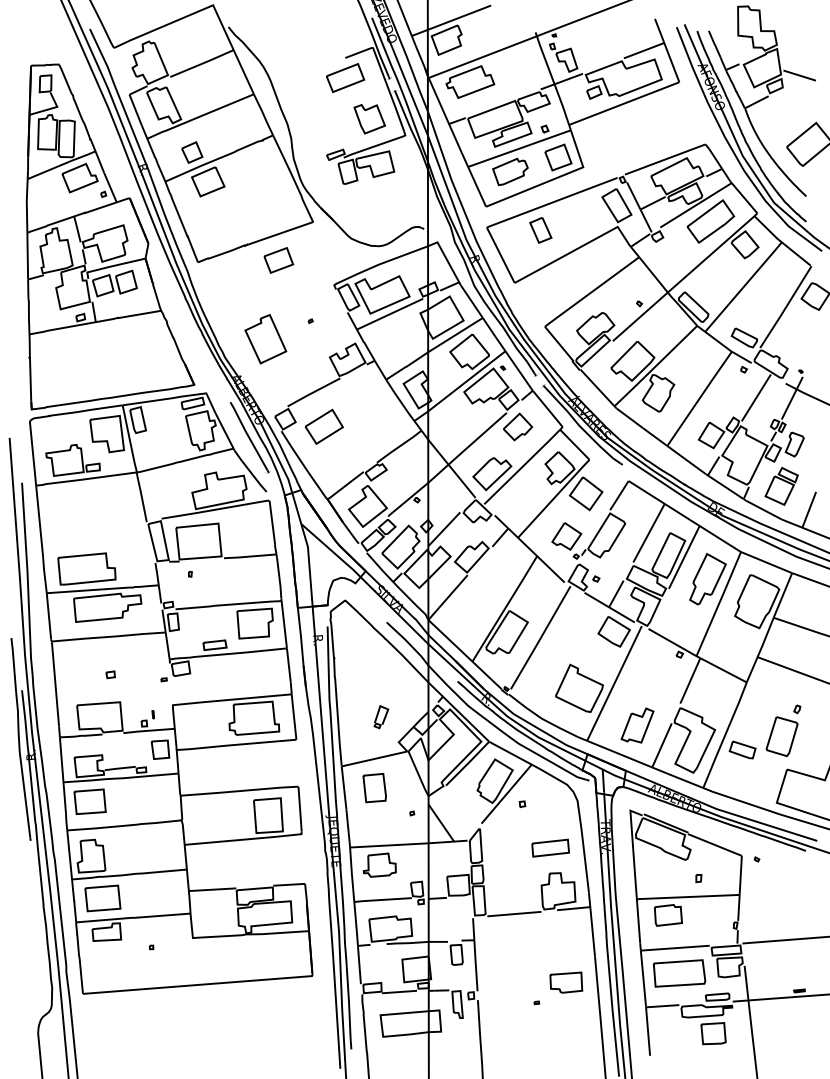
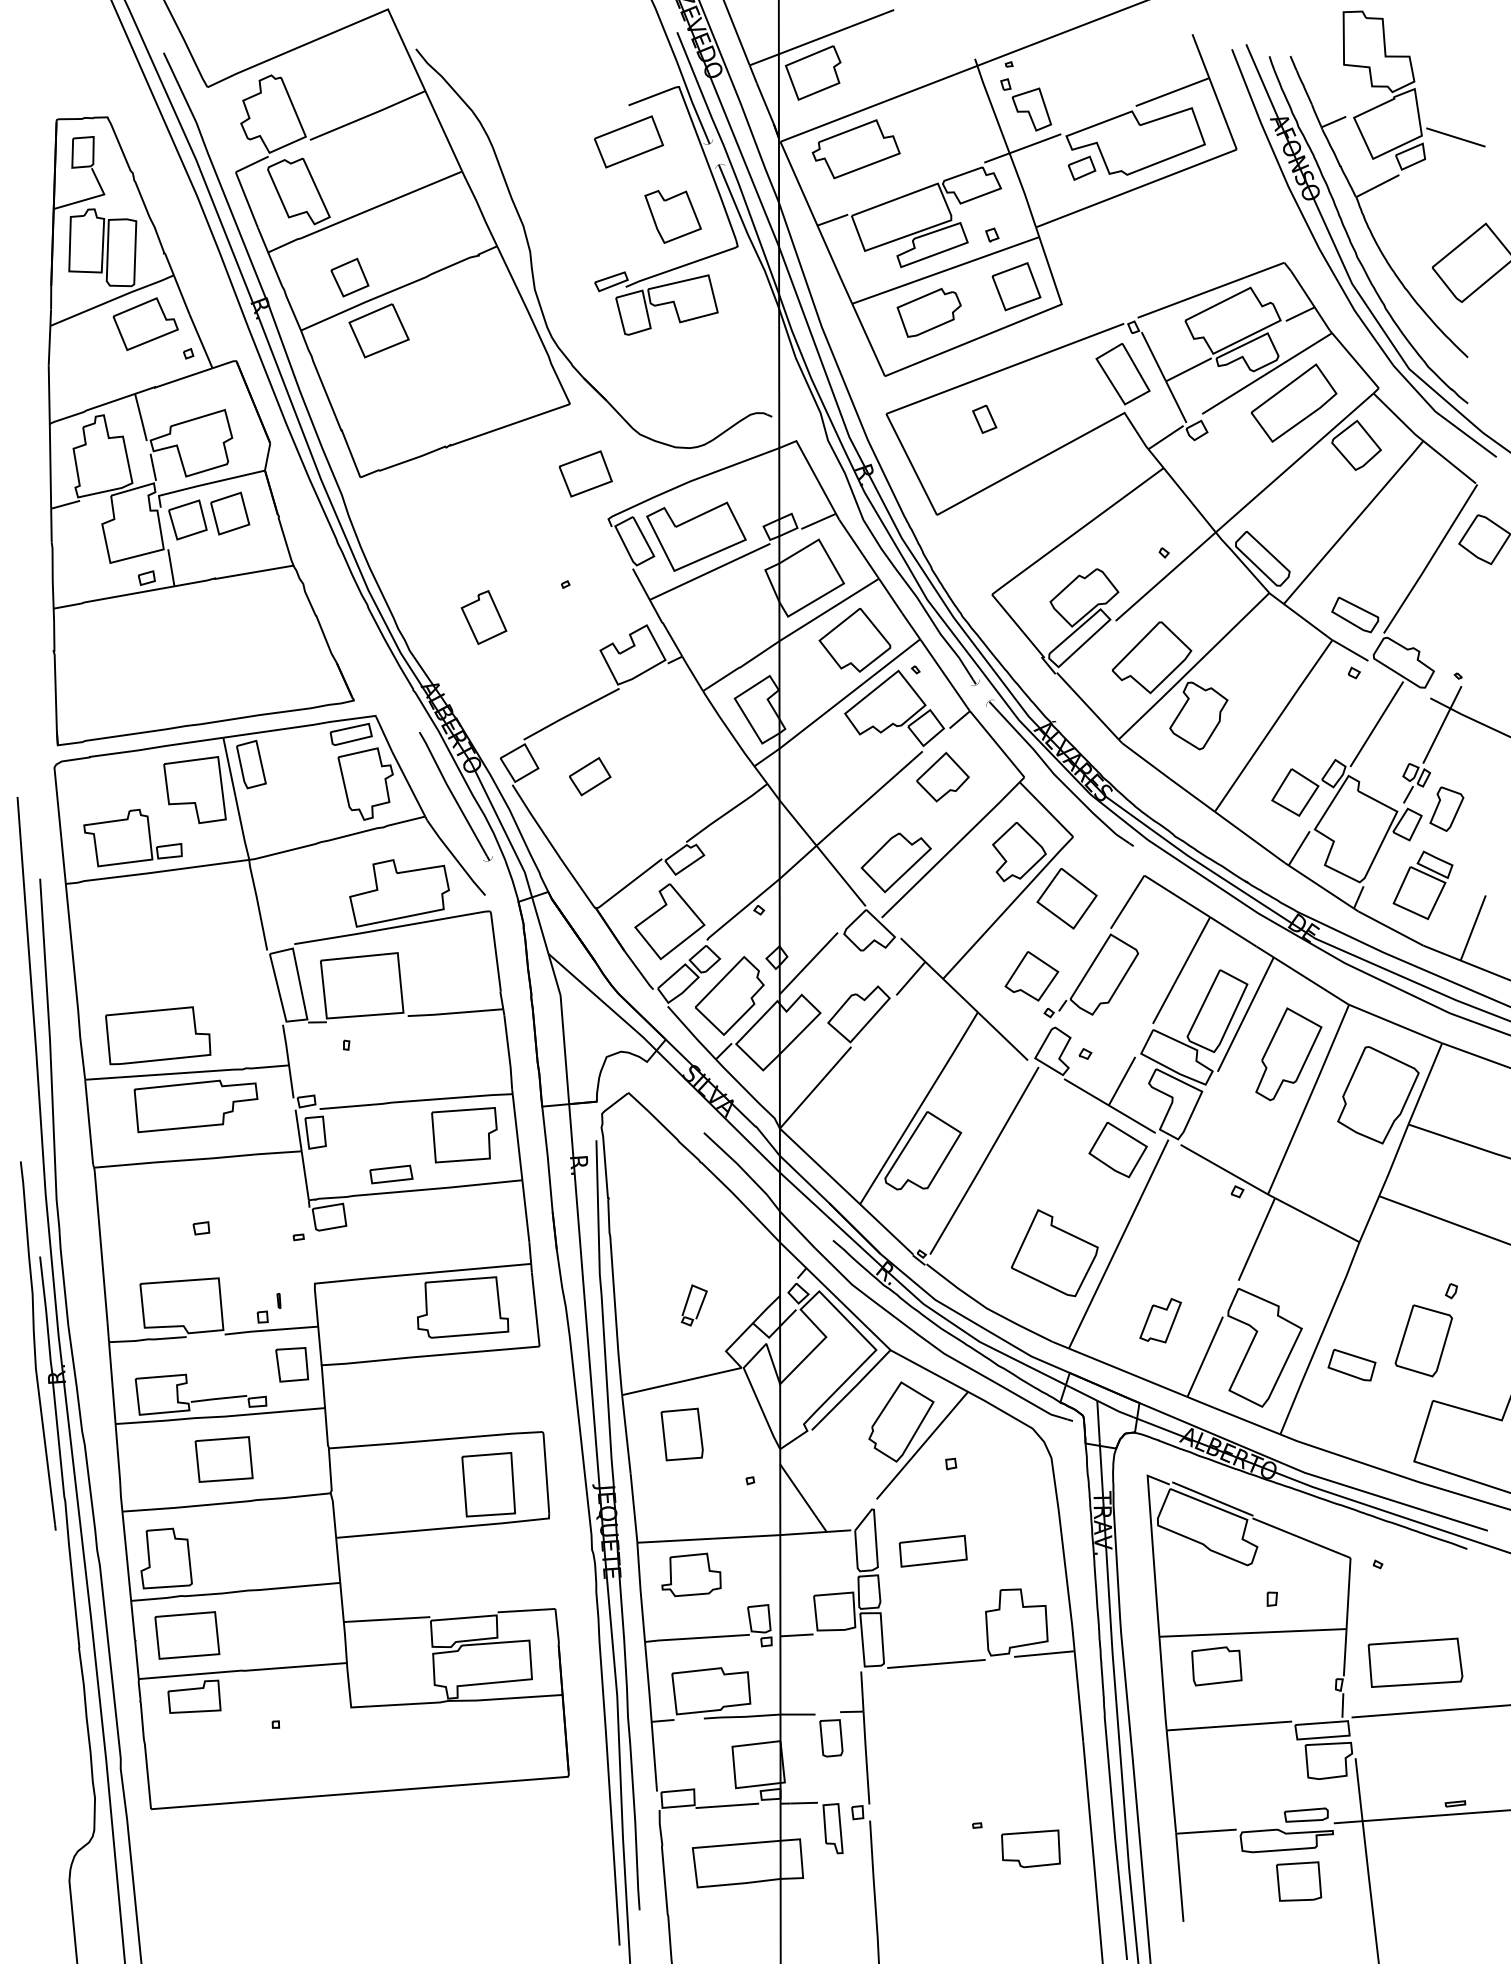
part: (540, 230) -> (983, 419), size x0.6
part: (278, 260) -> (585, 474), moved
part: (265, 339) -> (483, 617), size x0.6
part: (323, 426) -> (588, 776), size x0.6
part: (637, 725) -> (1160, 1320), size x0.7
part: (89, 801) -> (223, 1458), moved
part: (550, 847) -> (932, 1549), moved
part: (679, 973) -> (1415, 1662), moved
part: (566, 982) -> (1031, 1848), moved

